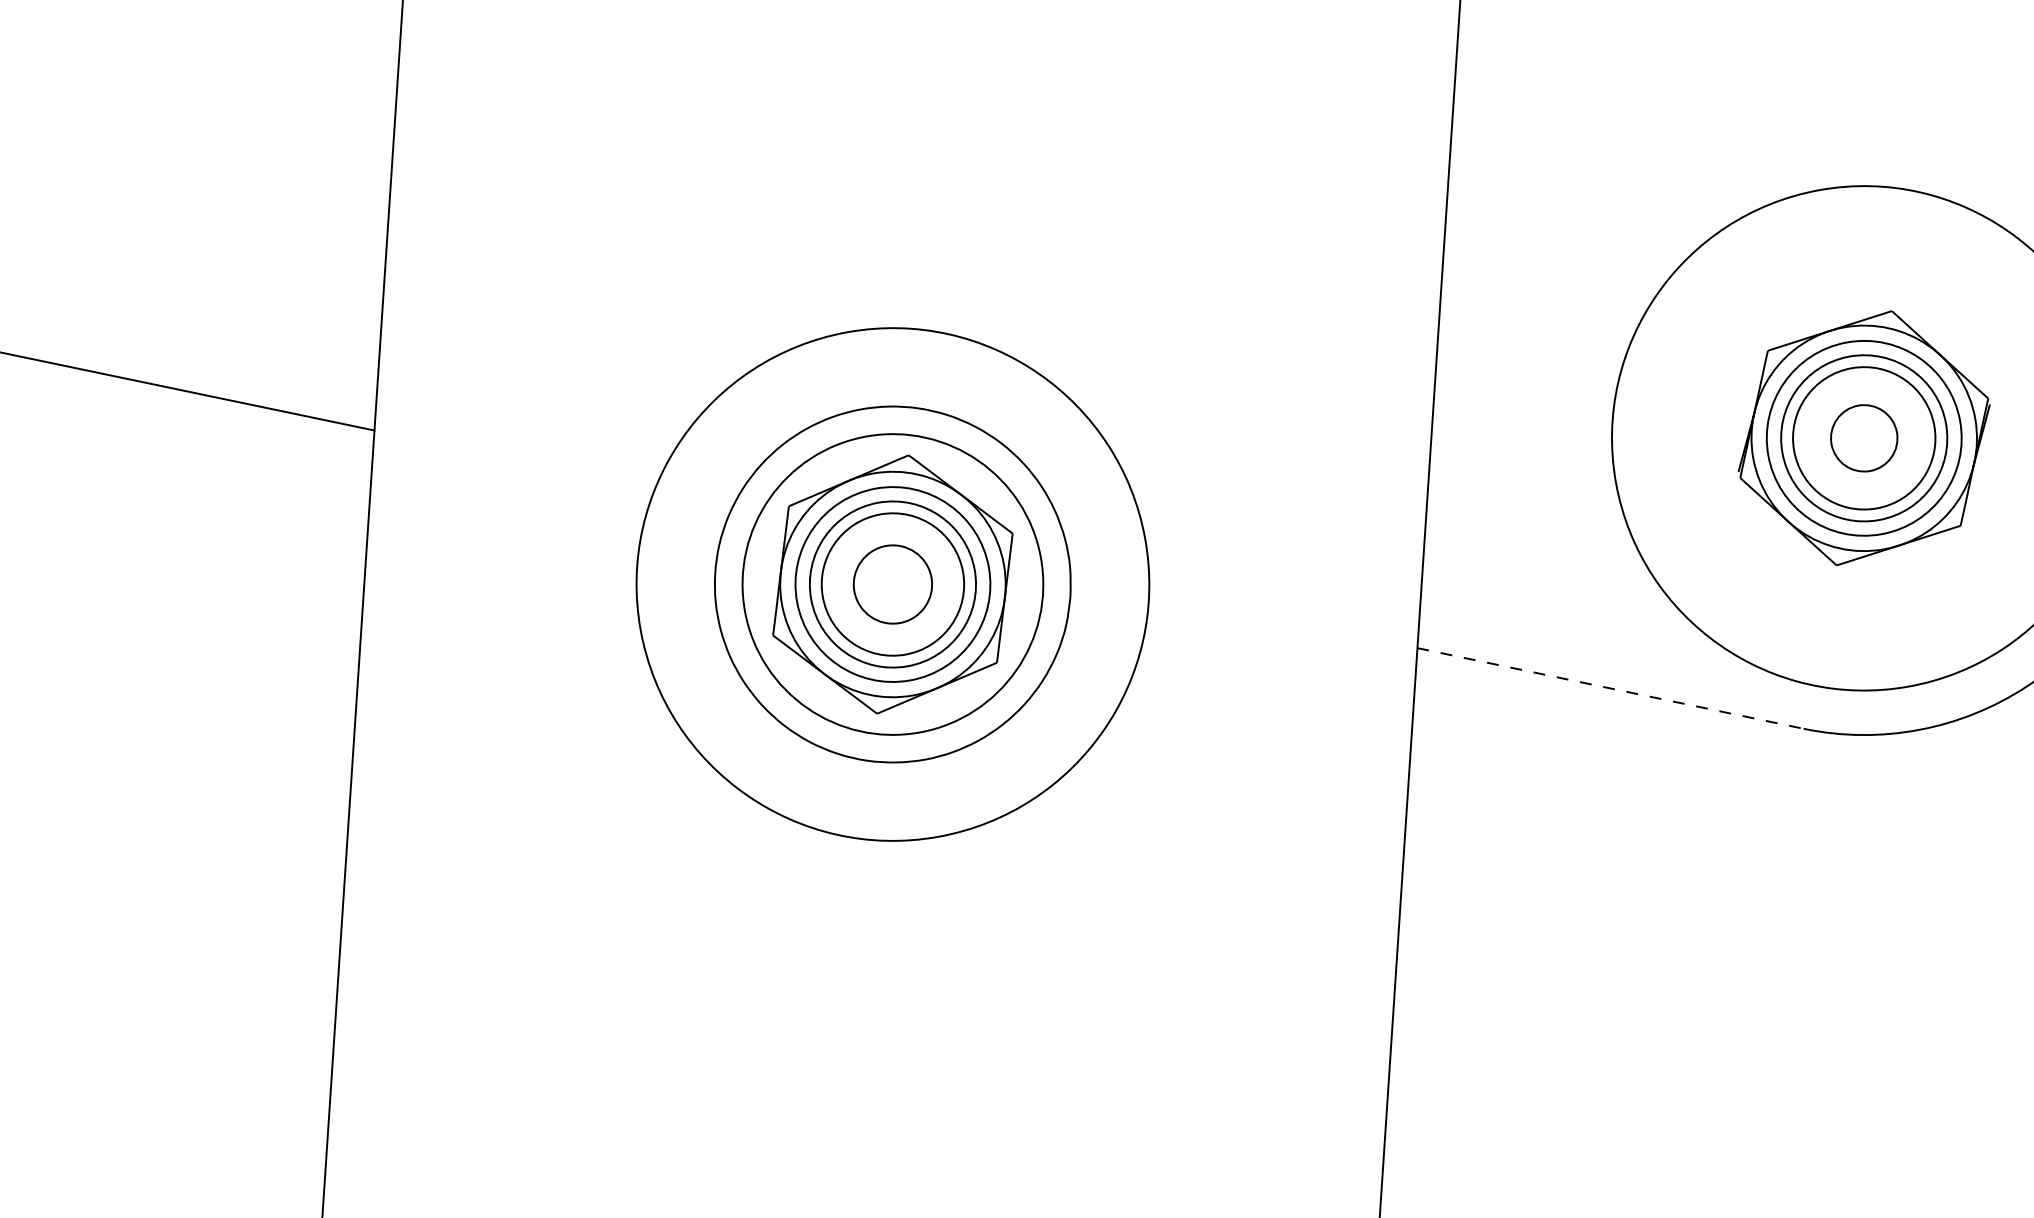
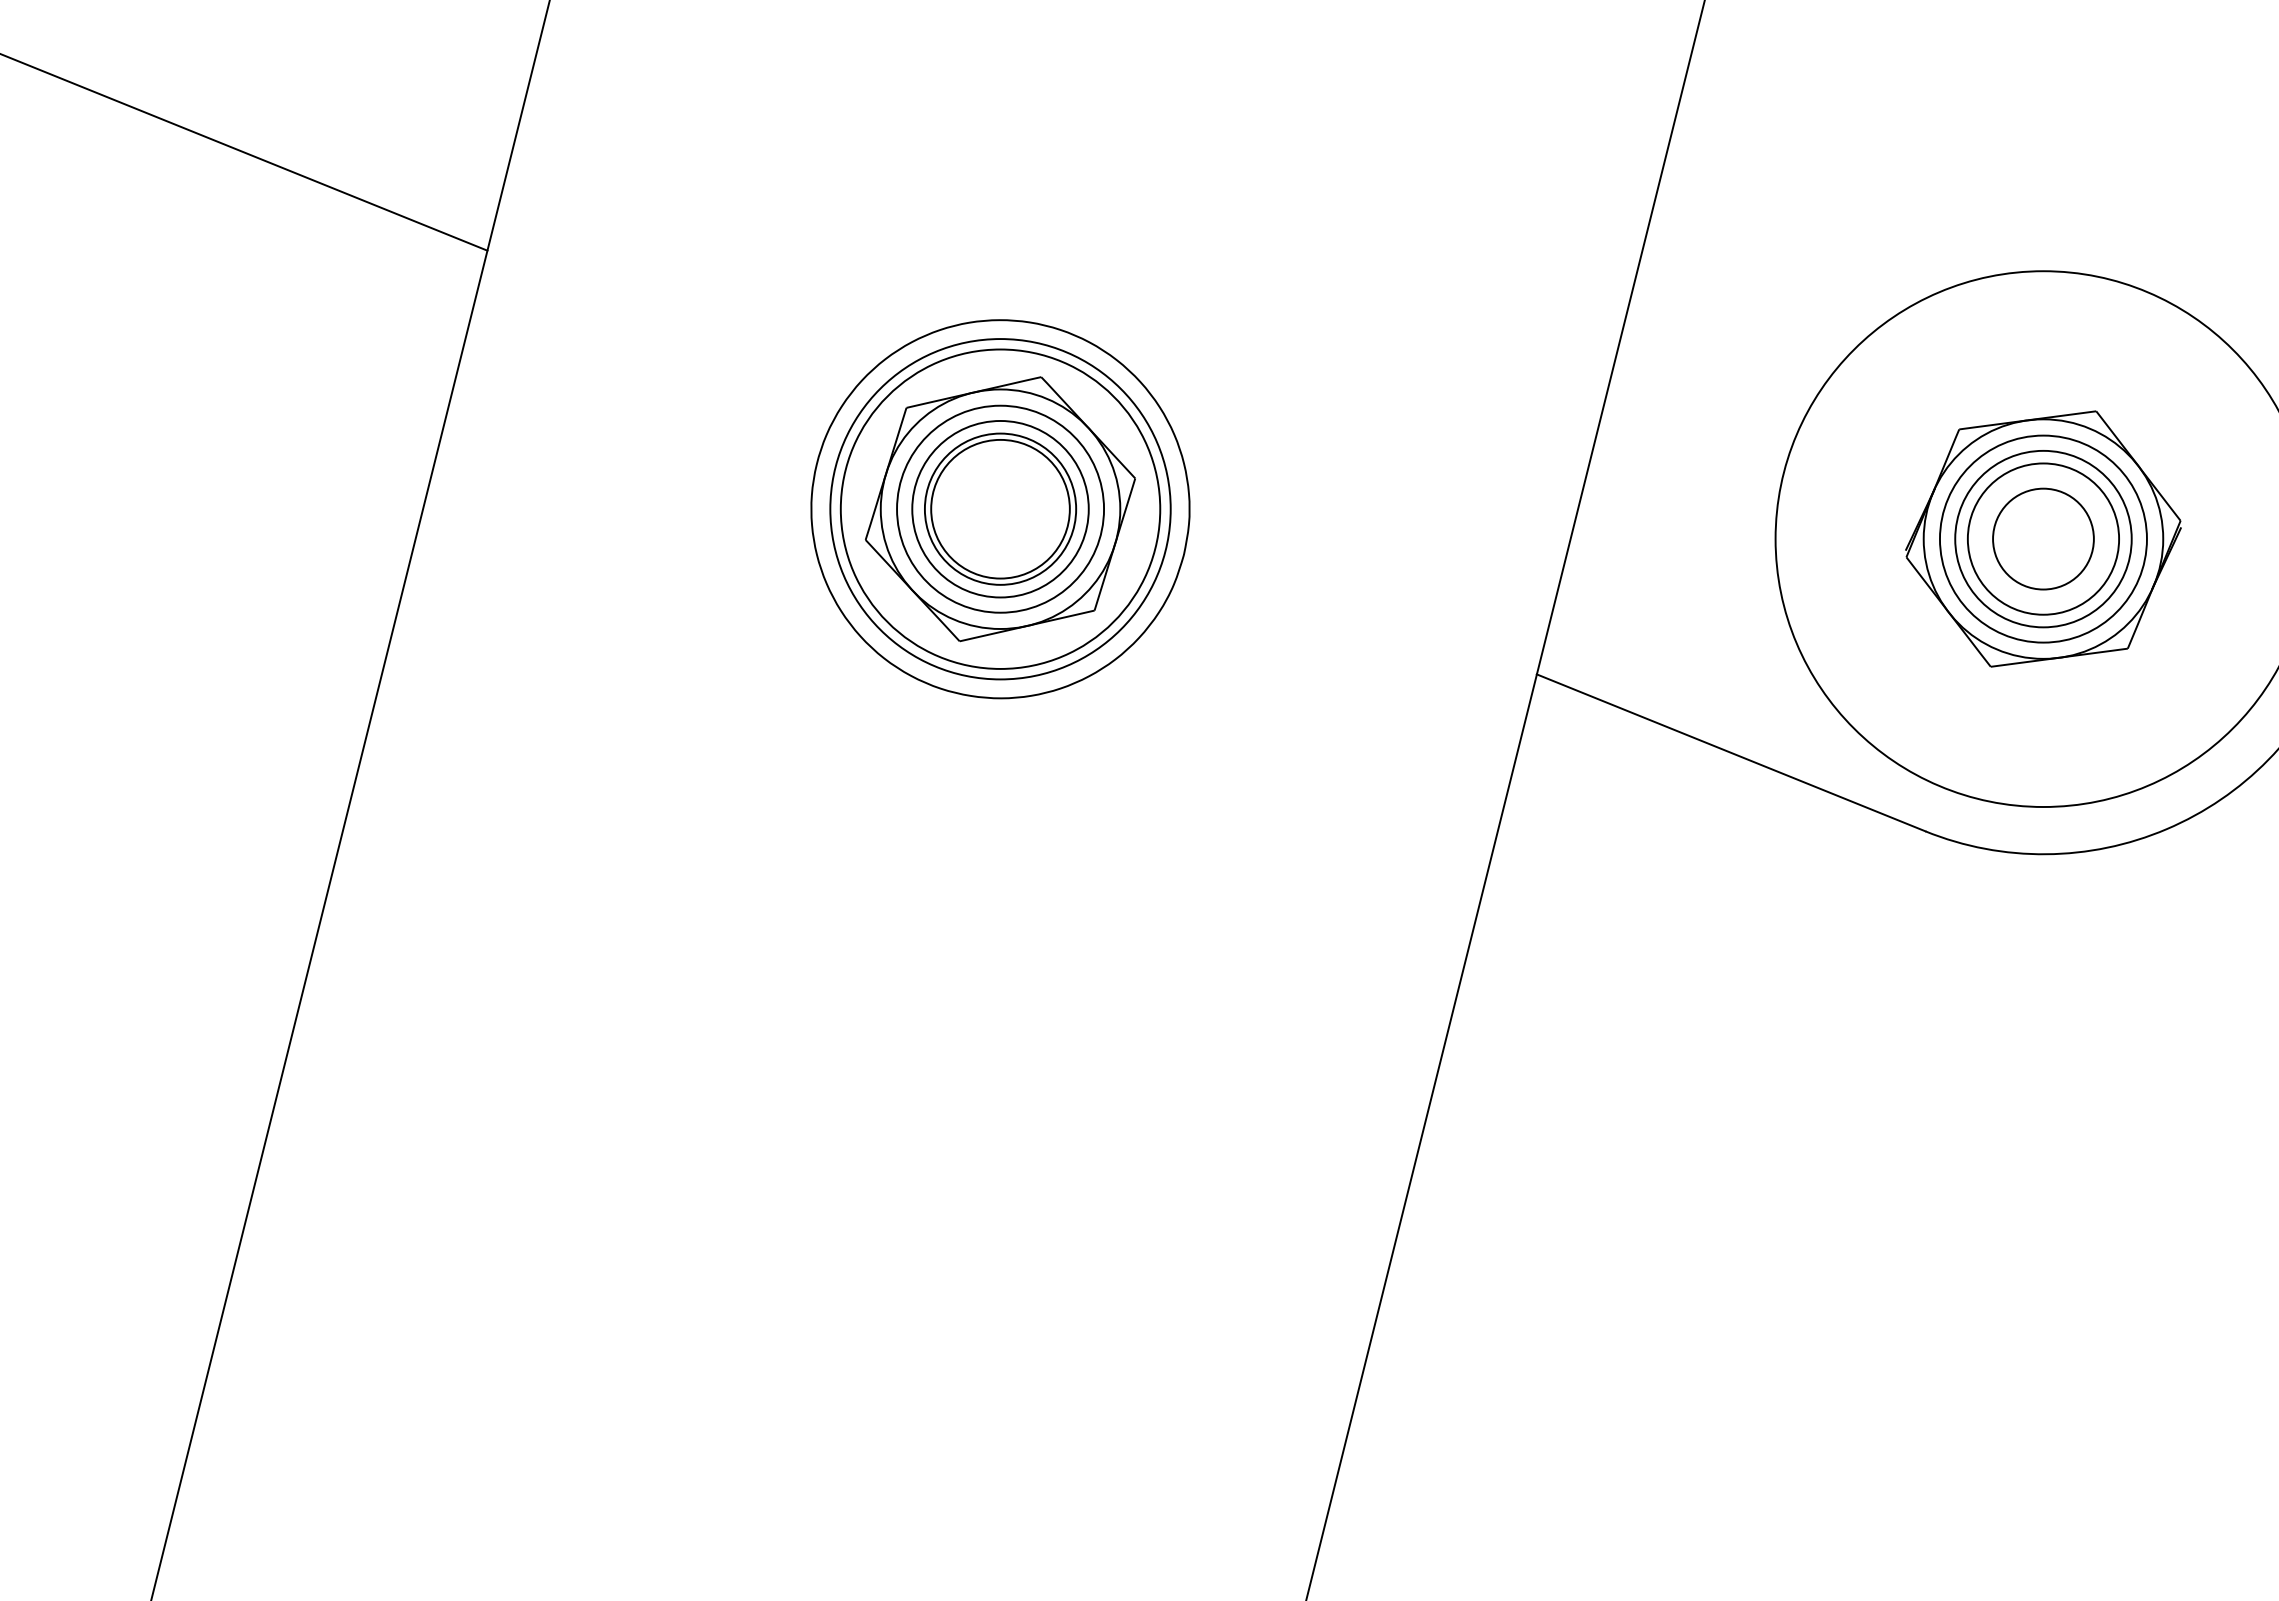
circle: (1864, 437) -> (2043, 538), size x1.43
circle: (892, 583) -> (1000, 508), size x1.67
circle: (892, 584) -> (1000, 509), size x0.62
line: (1610, 688) -> (1731, 752), dashed -> solid

